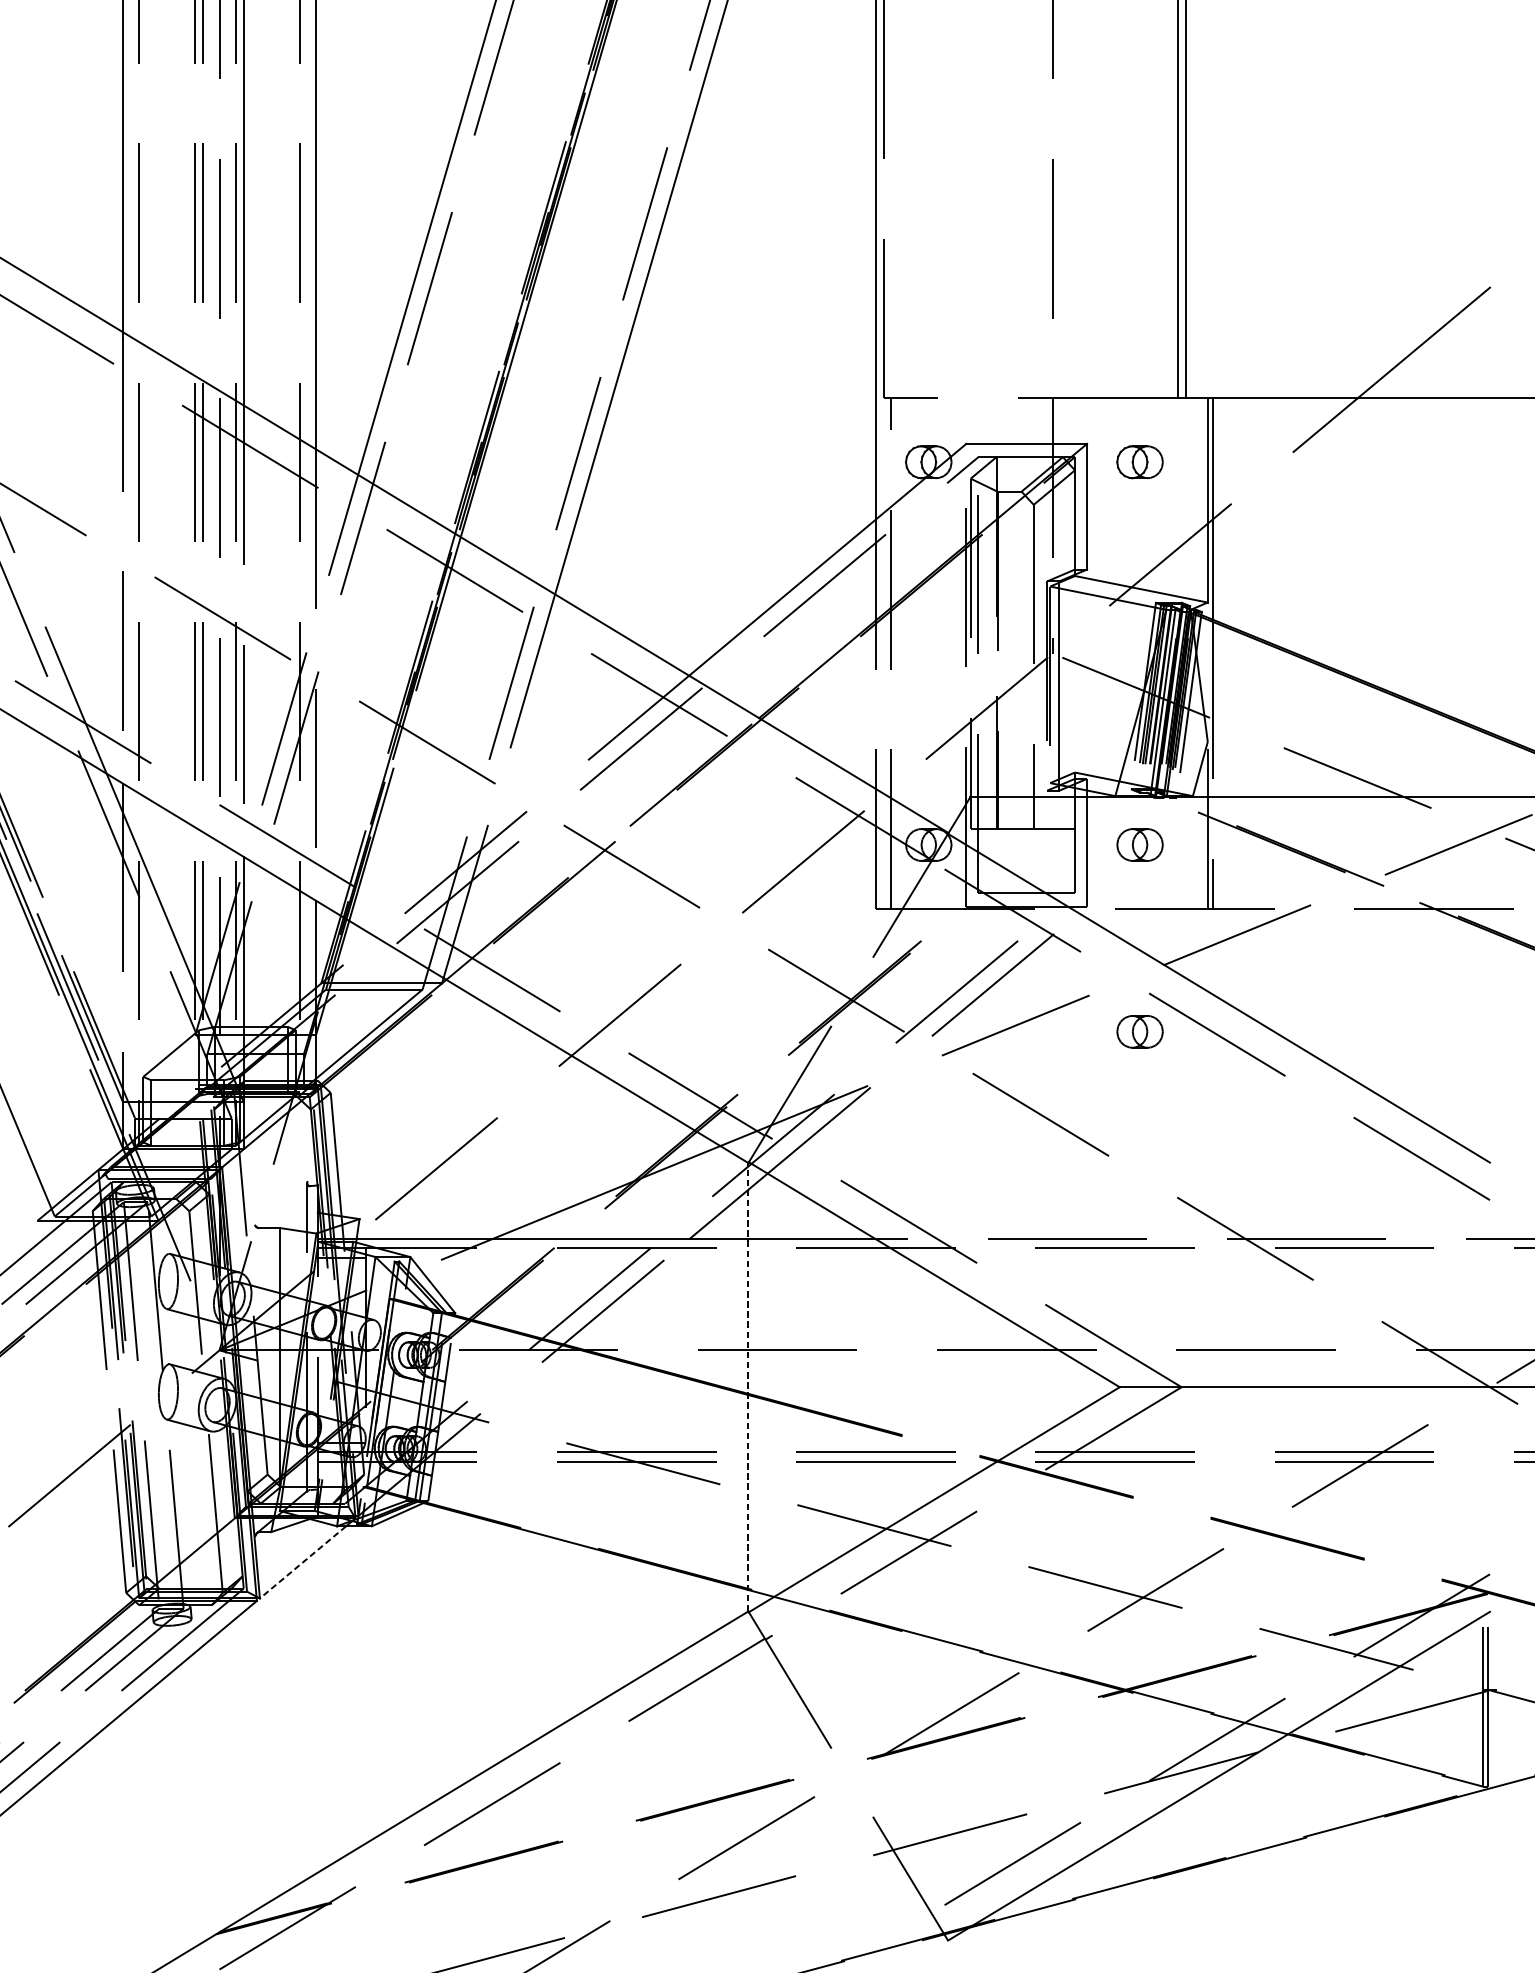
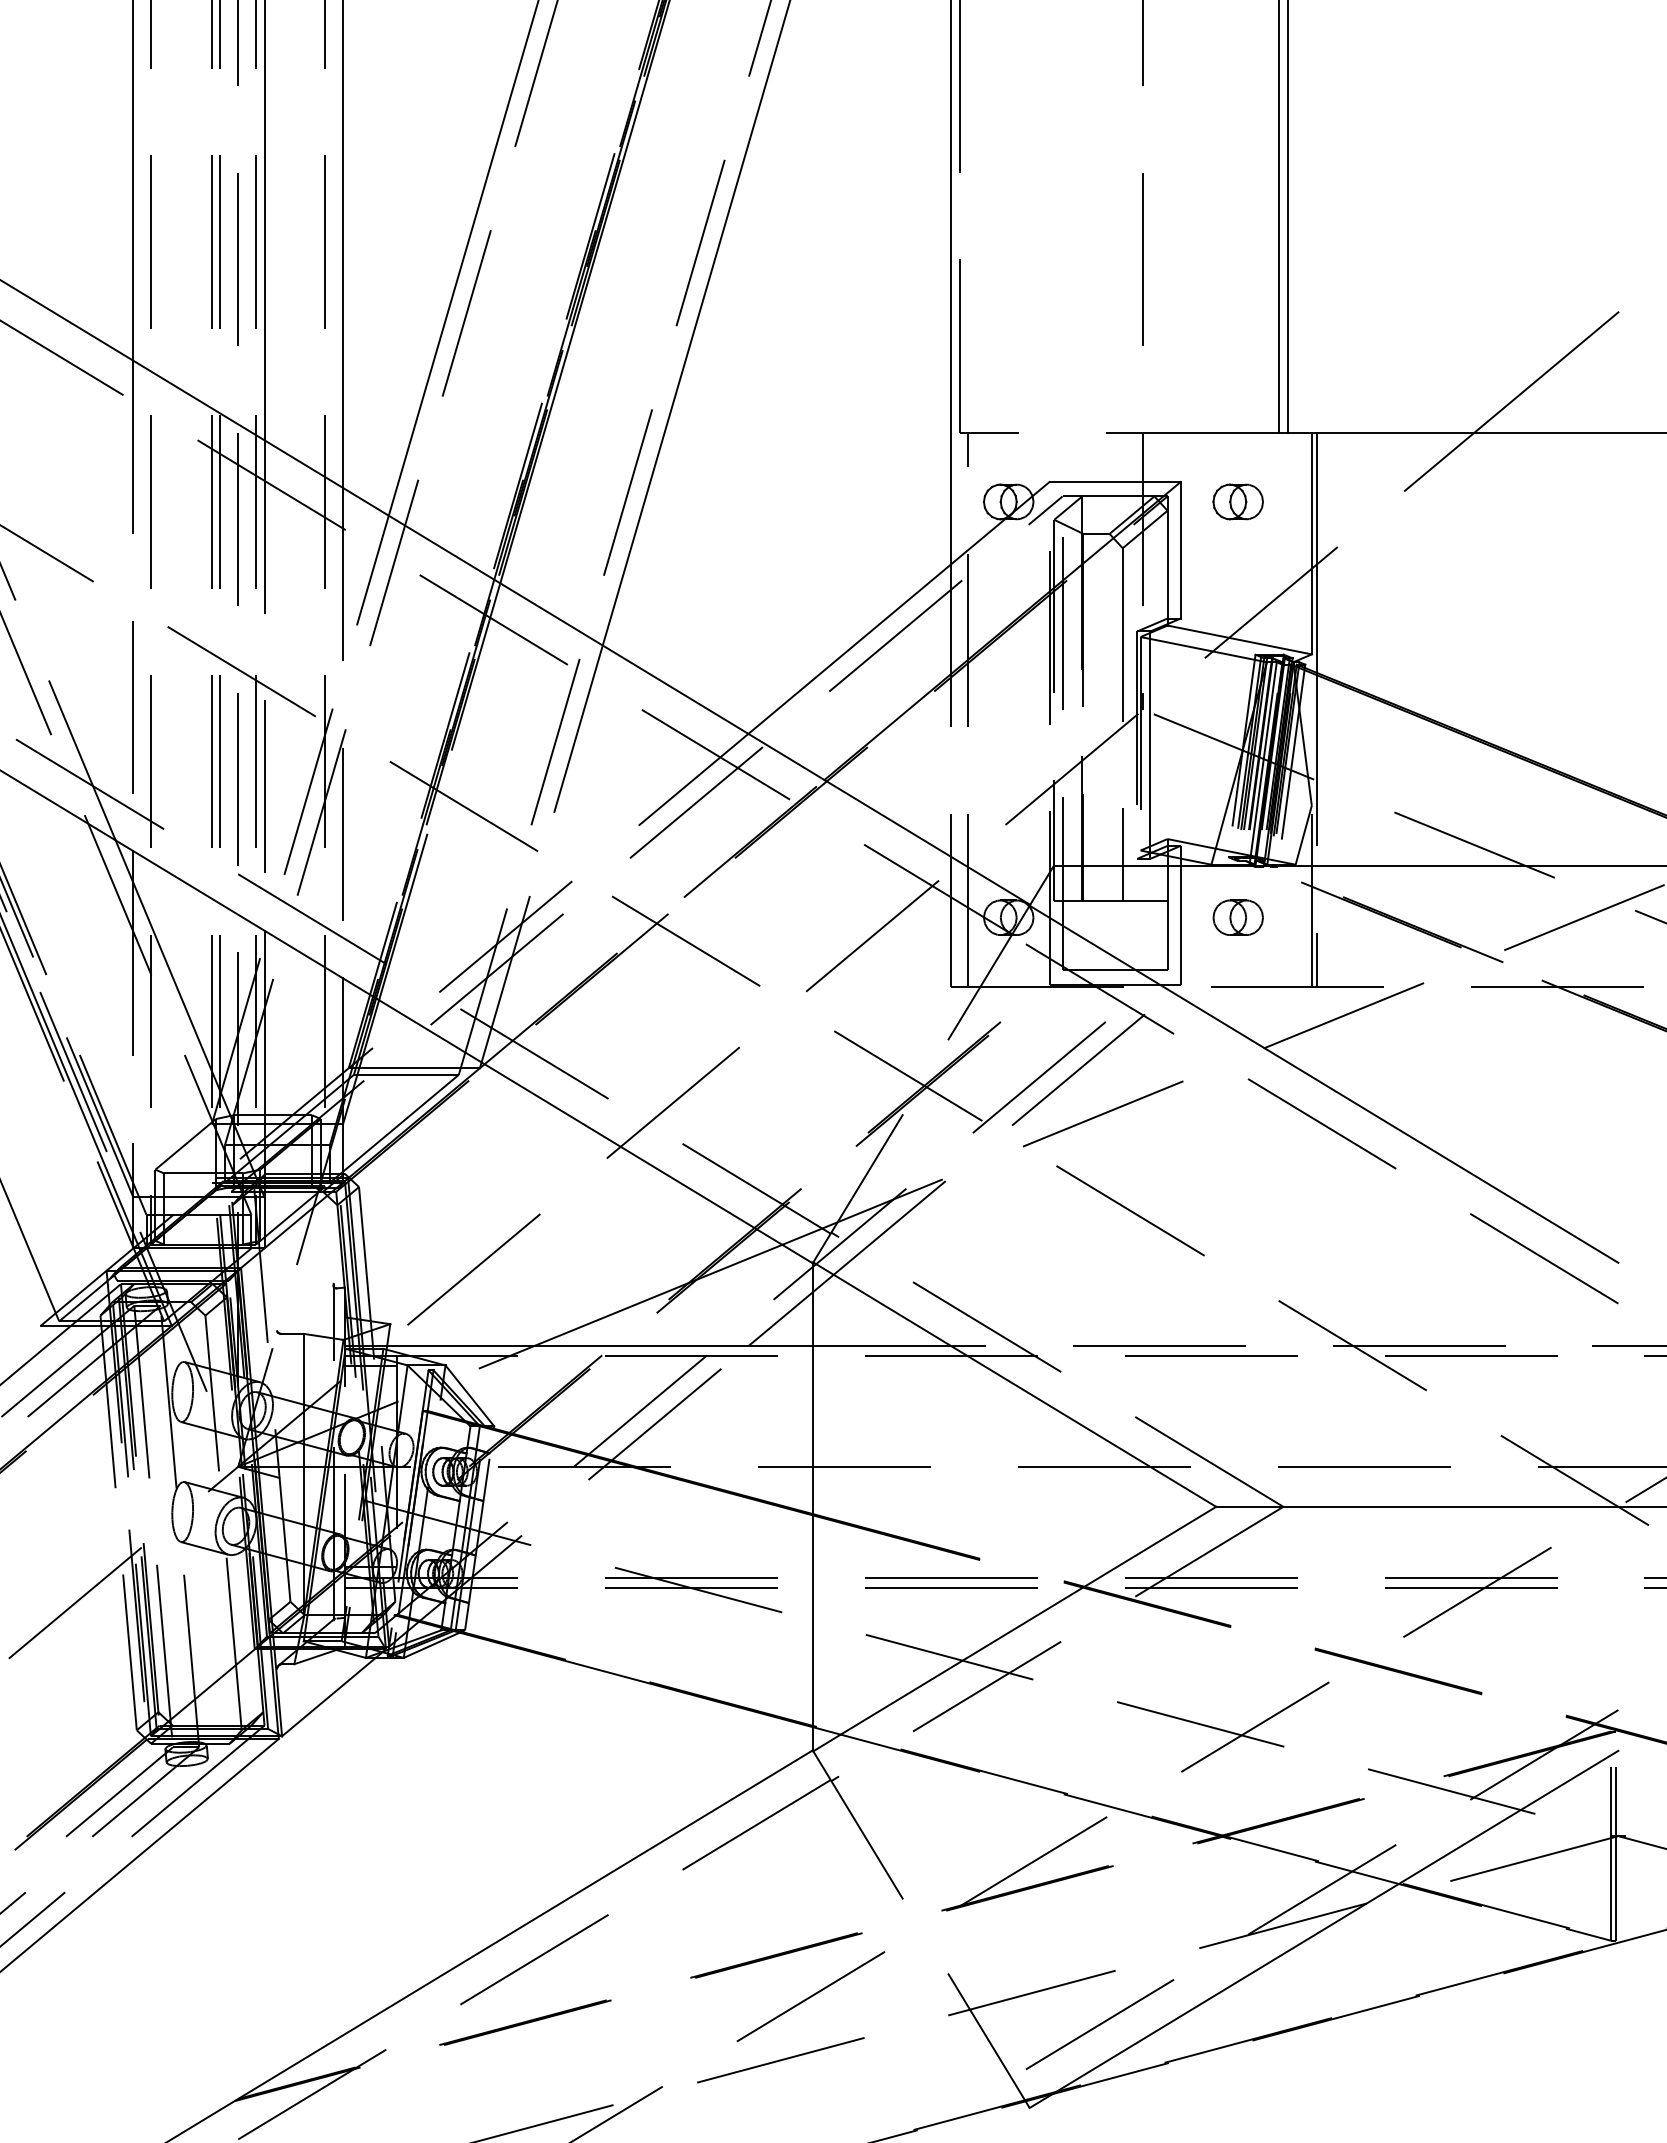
part: (1139, 1031) -> (1237, 1120), removed
line: (748, 1386) -> (812, 1506), dashed -> solid
line: (302, 1562) -> (328, 1697), dashed -> solid

